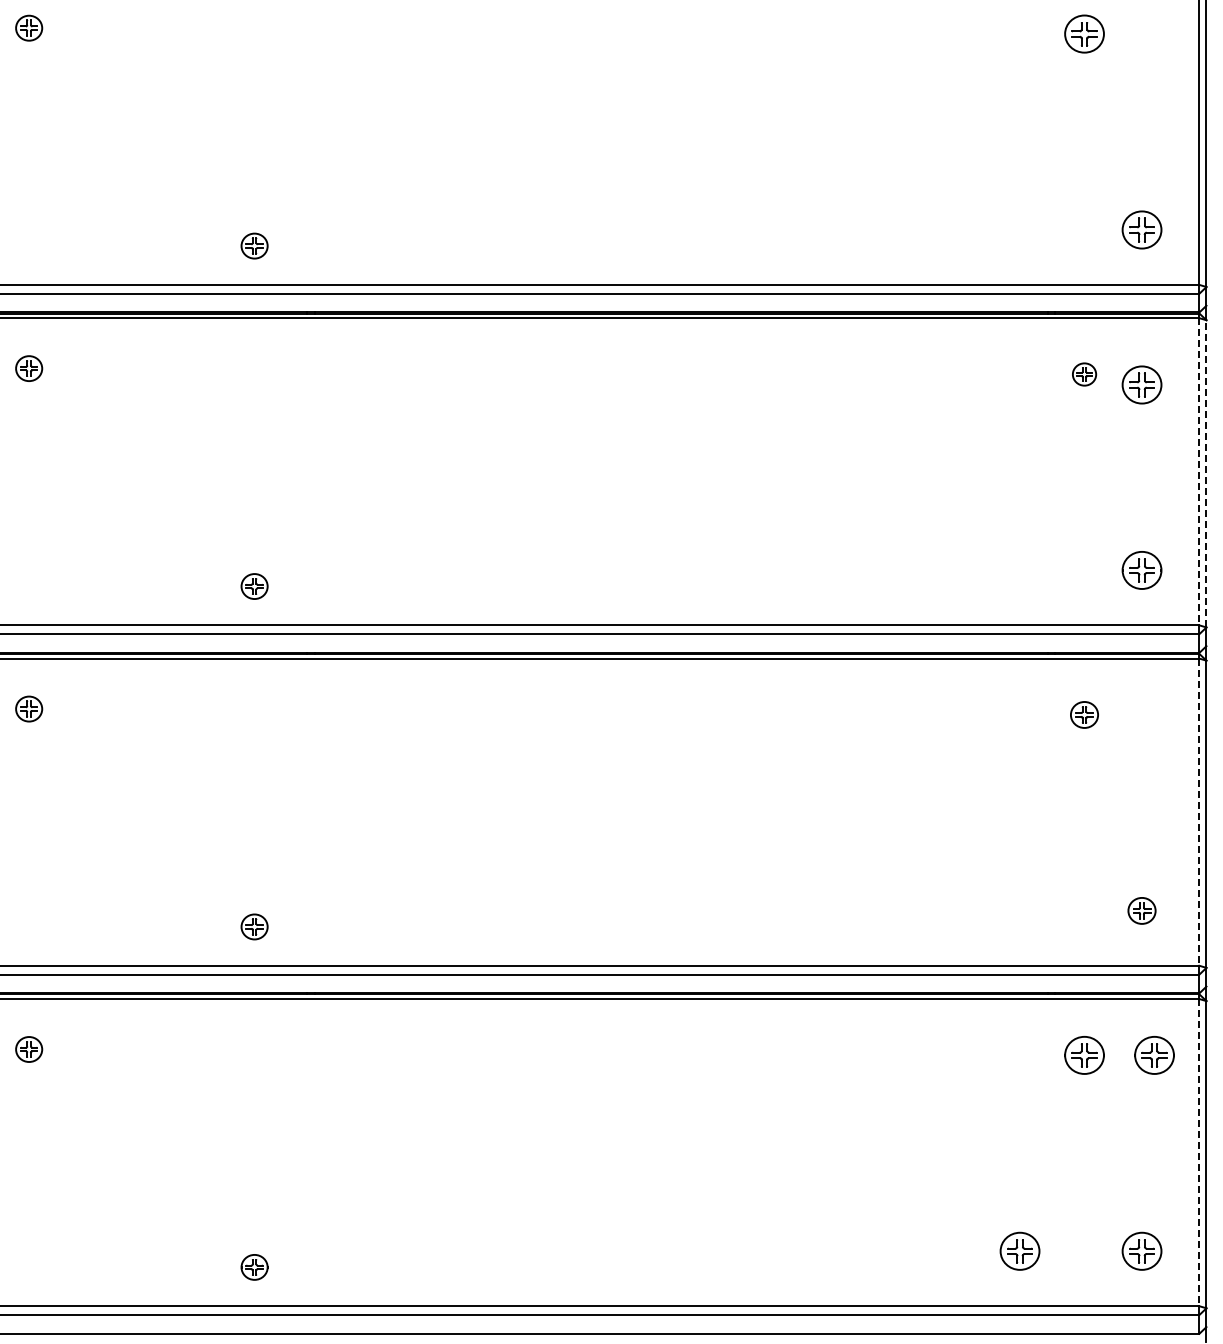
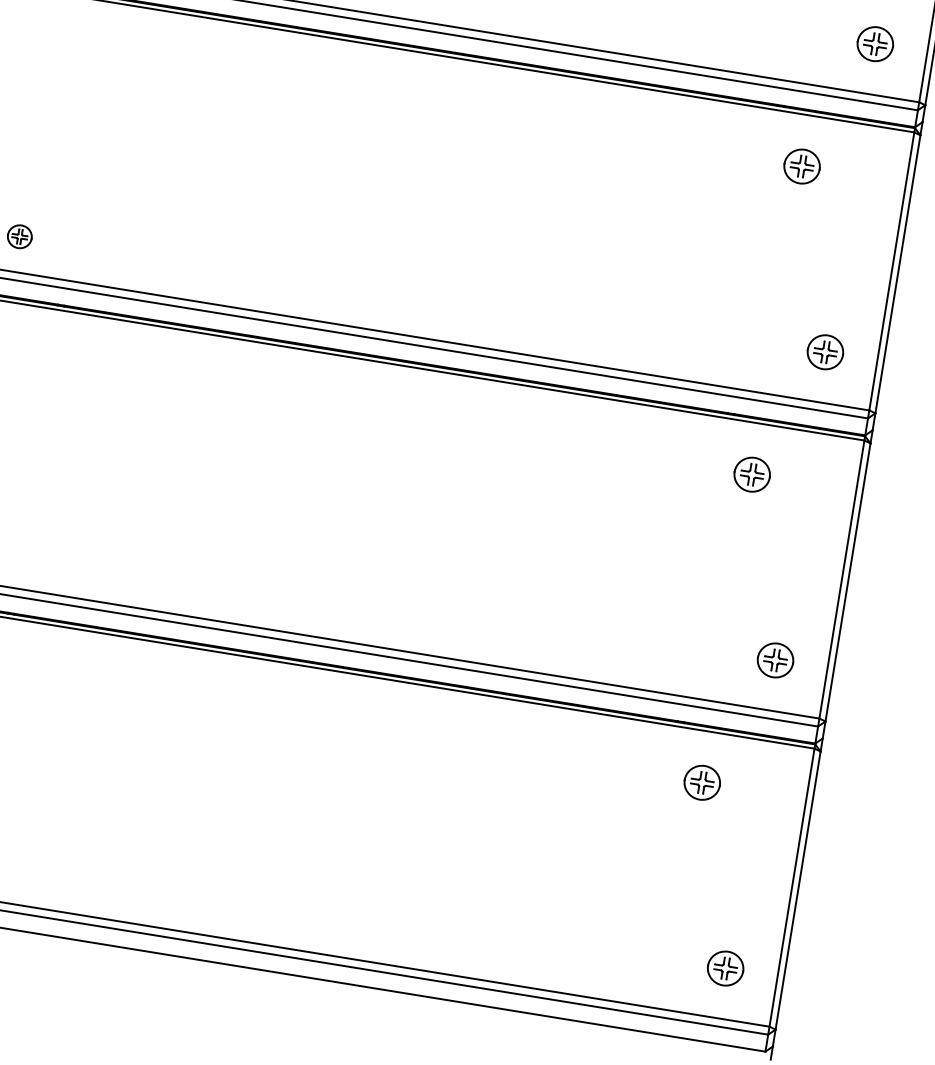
part: (1084, 374) -> (802, 166), size x1.67
part: (1141, 384) -> (852, 183), removed
line: (1199, 471) -> (891, 271), dashed -> solid
line: (1206, 473) -> (897, 274), dashed -> solid
part: (1084, 714) -> (752, 474), size x1.43
line: (1199, 812) -> (841, 579), dashed -> solid
part: (1141, 910) -> (775, 660), size x1.43
part: (1154, 1055) -> (765, 793), removed
line: (1199, 1152) -> (792, 887), dashed -> solid
part: (1019, 1250) -> (614, 949), removed

